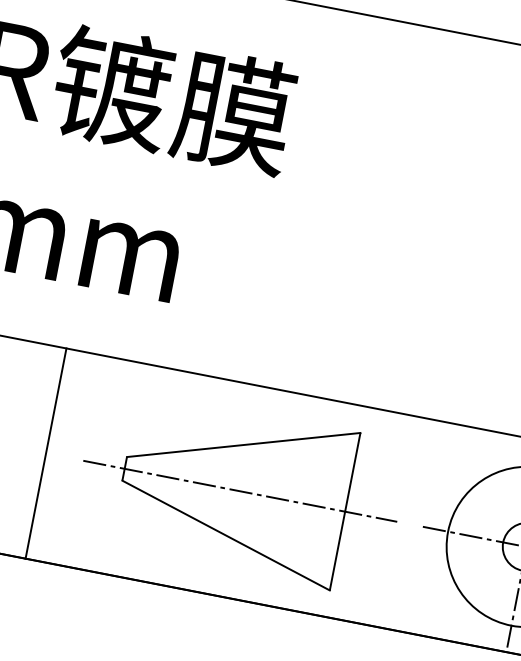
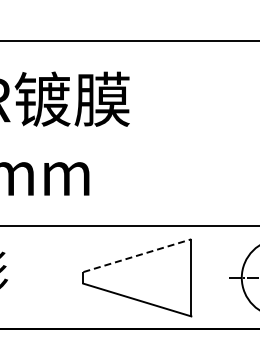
line: (244, 444) -> (137, 255), solid -> dashed
line: (45, 452) -> (44, 277), removed
line: (239, 490) -> (139, 277), removed

